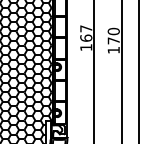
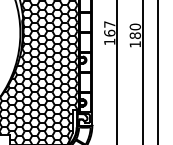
text: (112, 40) -> (134, 35), 170 -> 180

